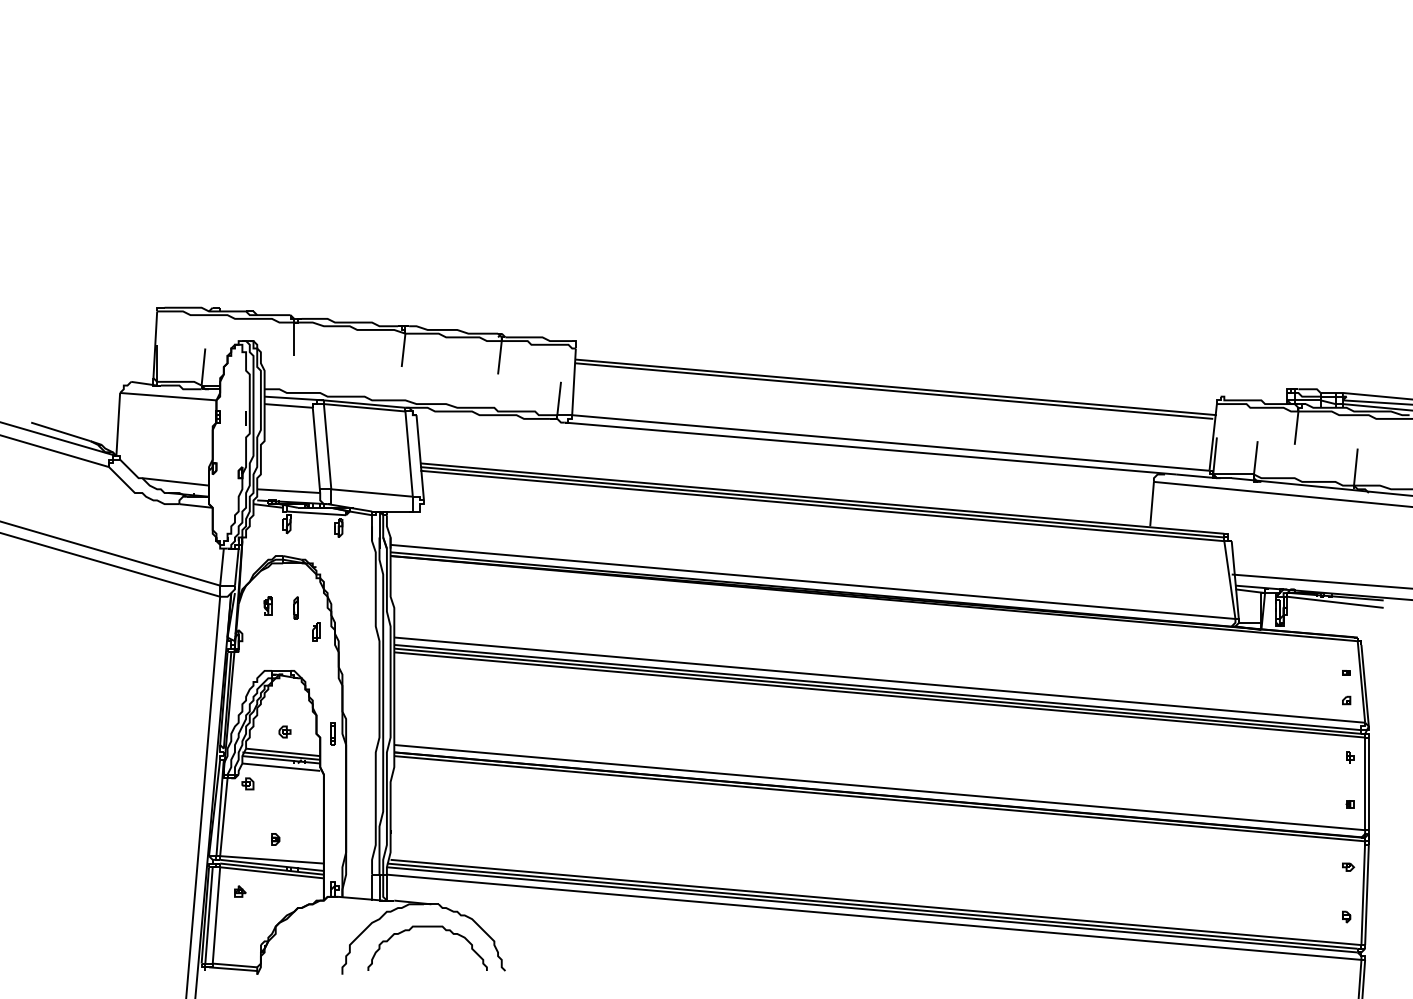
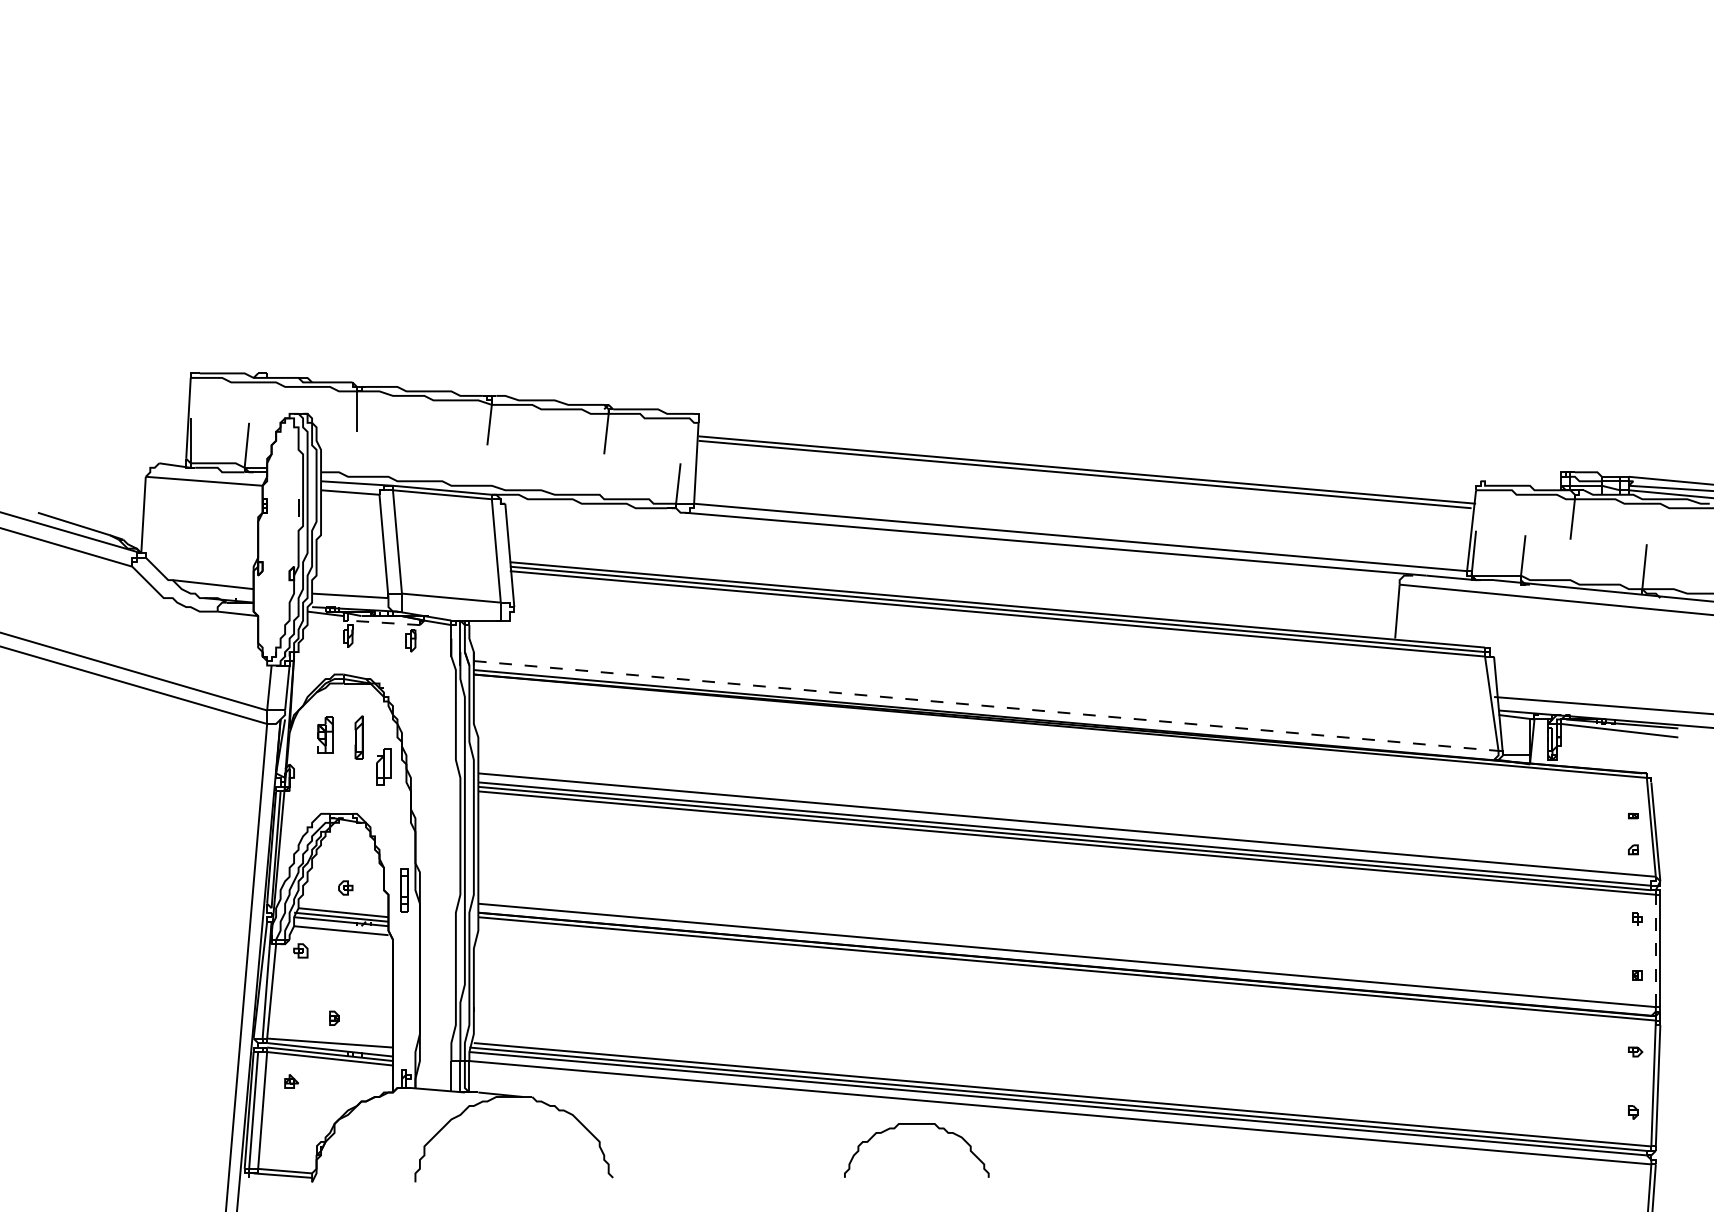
line: (316, 513) -> (383, 622), solid -> dashed
line: (813, 582) -> (986, 706), solid -> dashed
part: (268, 605) -> (325, 734), size x1.6
part: (296, 607) -> (359, 737), size x1.6
part: (316, 631) -> (383, 766), size x1.6
part: (332, 734) -> (403, 890), size x1.6
line: (1364, 783) -> (1655, 950), solid -> dashed
curve: (427, 927) -> (916, 1124), moved

